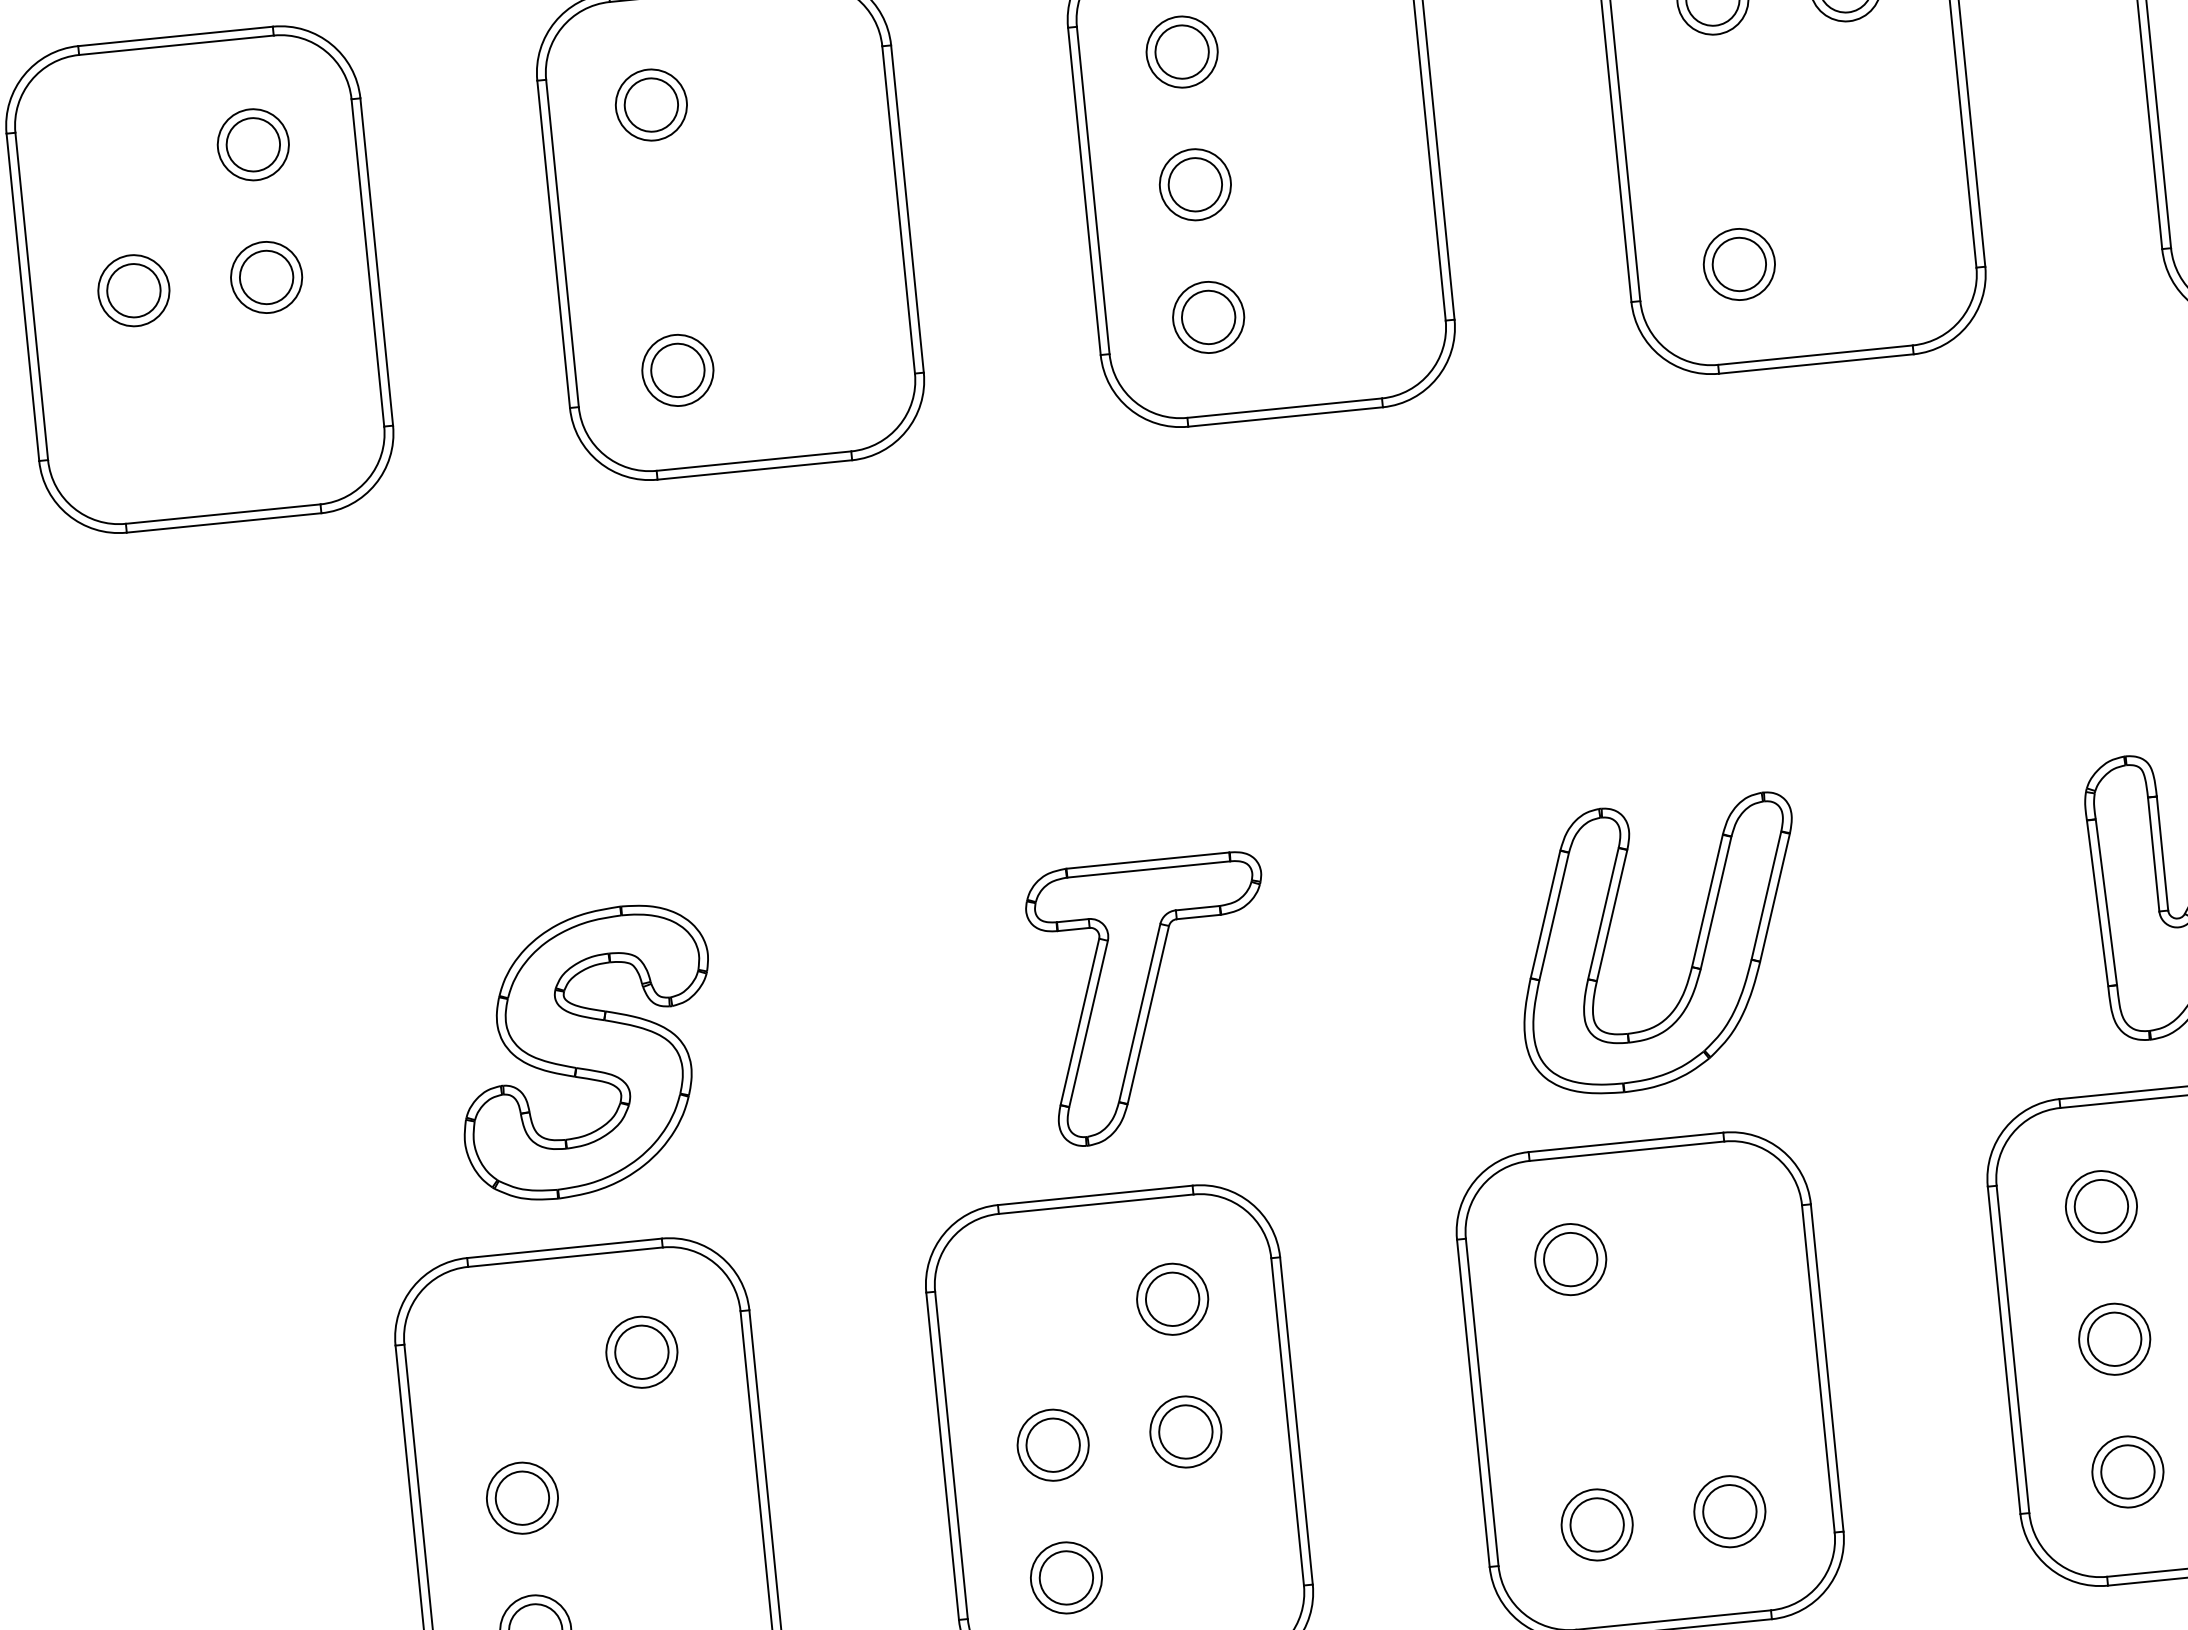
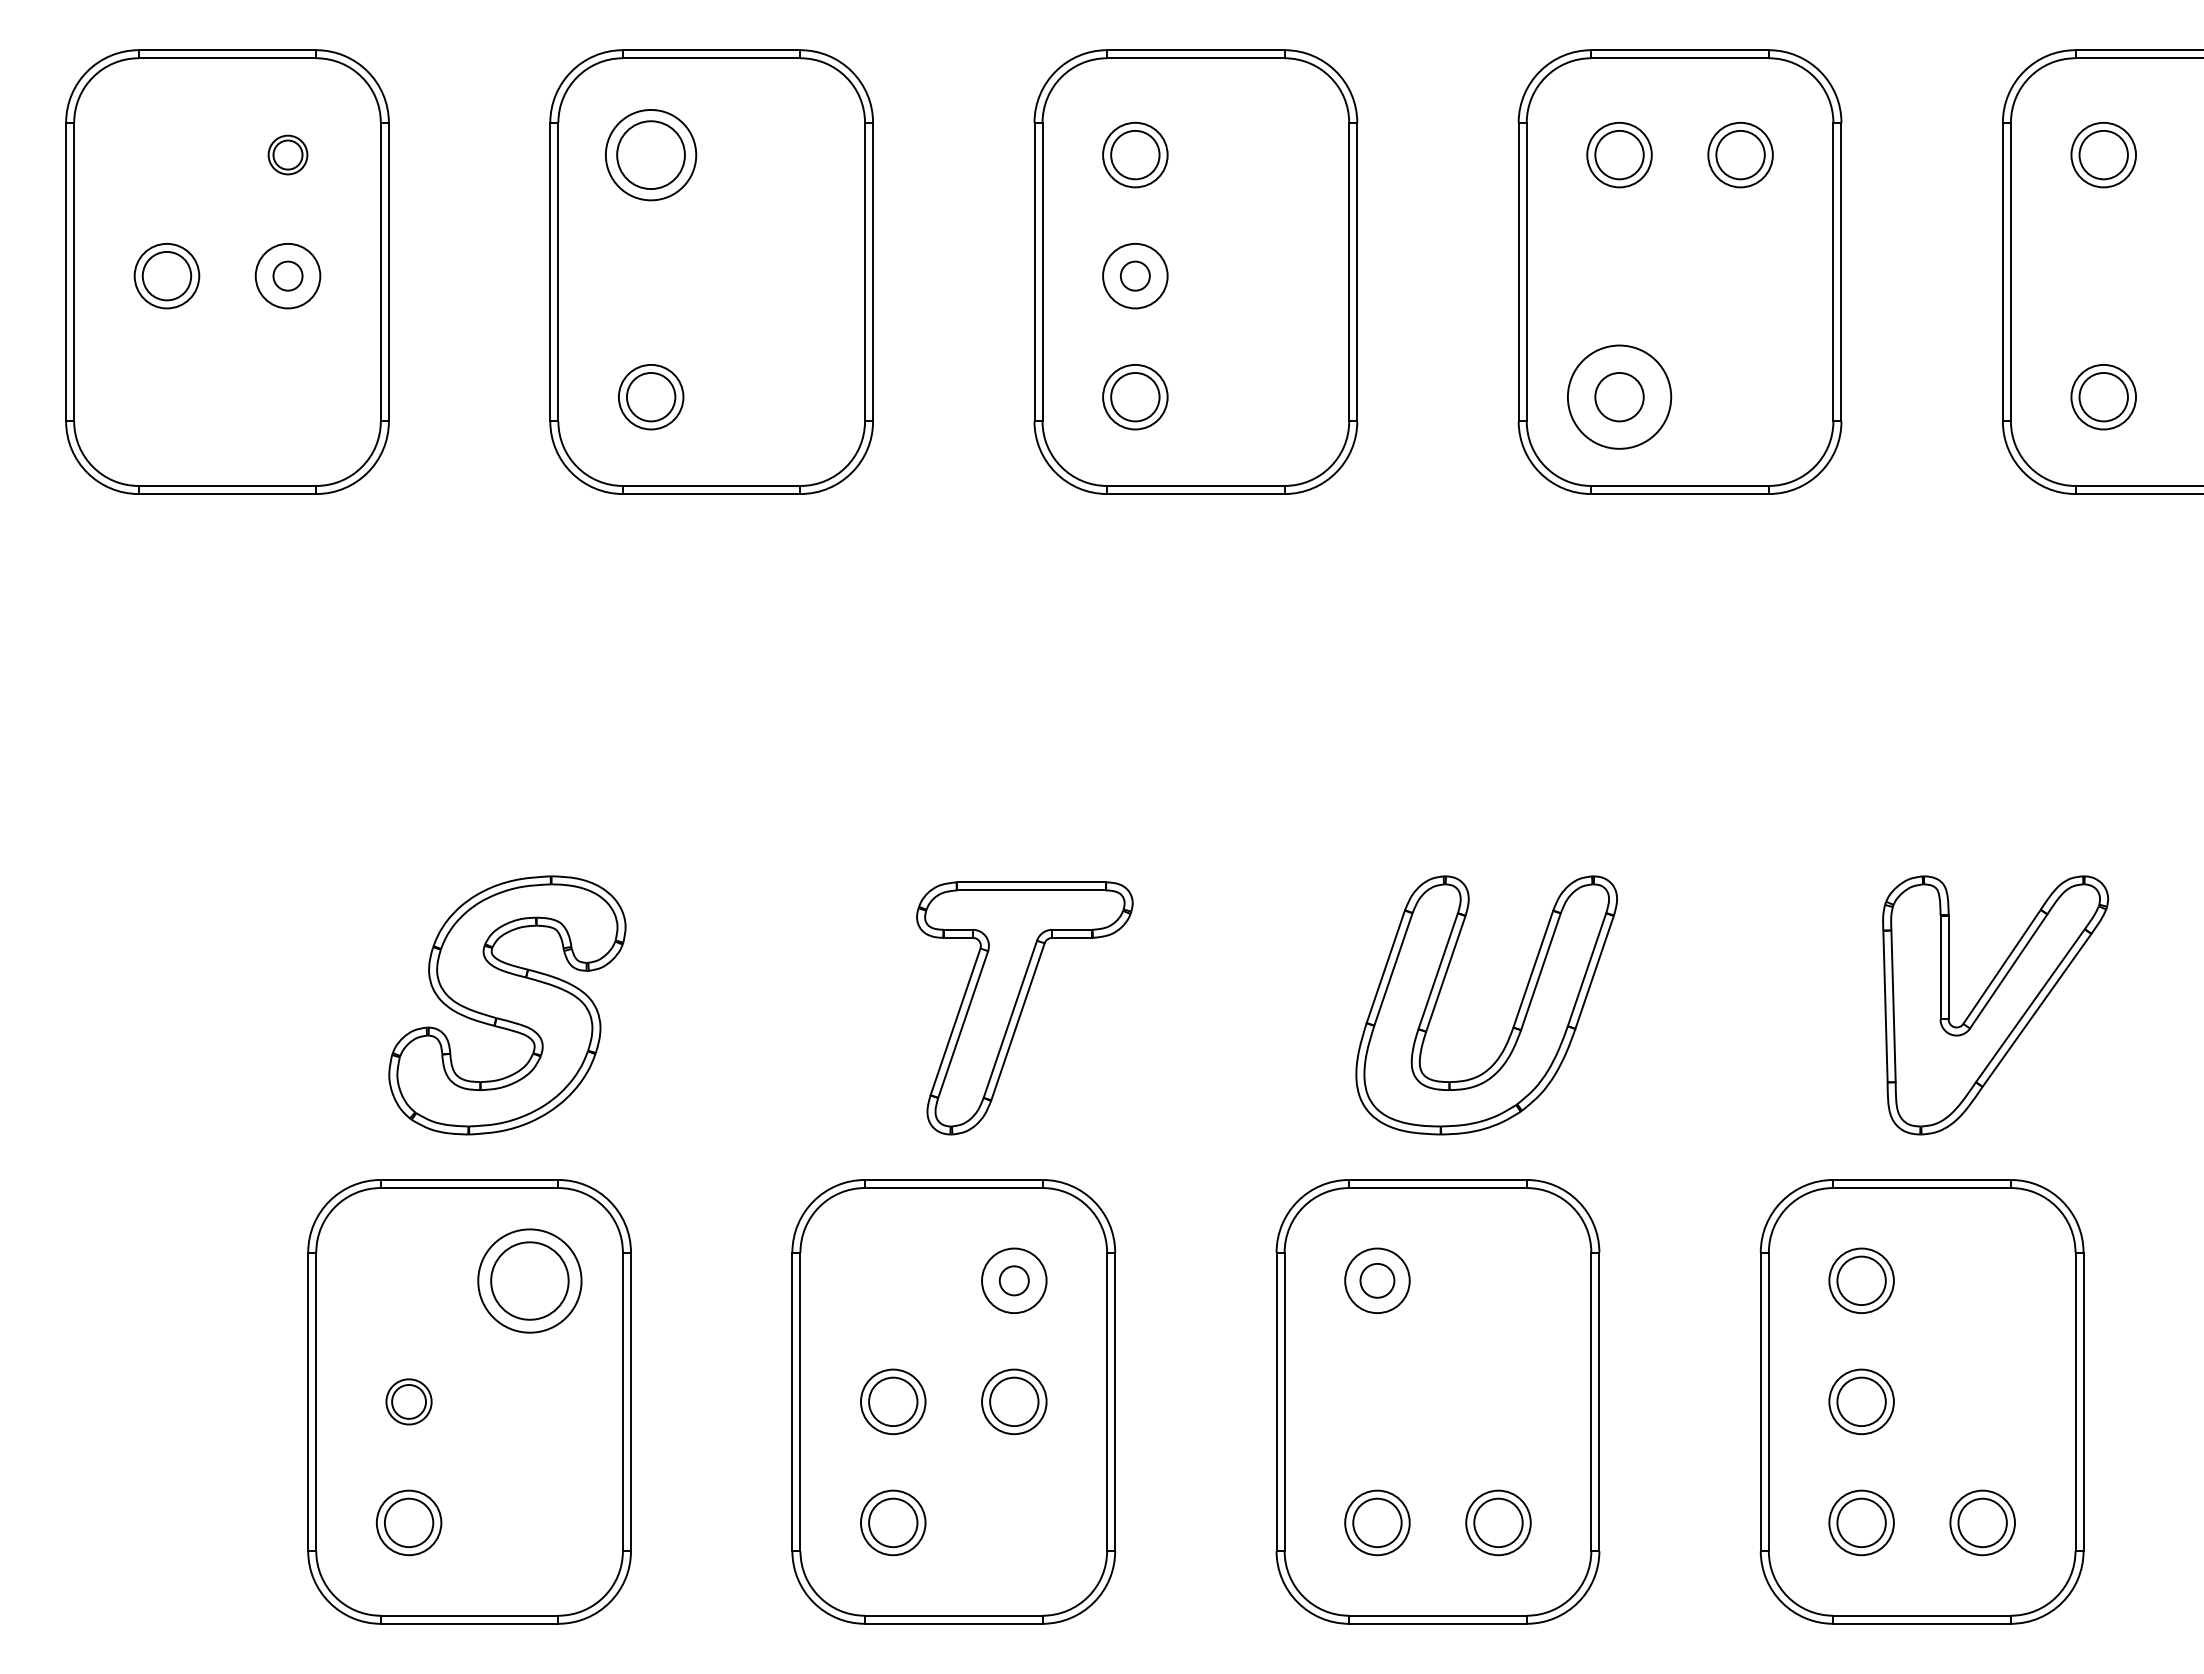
part: (651, 104) -> (651, 154), size x1.4
part: (252, 144) -> (287, 154), size x0.6
circle: (1195, 184) -> (1135, 275), size x0.6
circle: (1739, 263) -> (1619, 396), size x1.6
circle: (265, 276) -> (287, 275), size x0.6
circle: (1570, 1259) -> (1377, 1280), size x0.7
circle: (1172, 1298) -> (1014, 1280), size x0.6
part: (642, 1351) -> (530, 1280), size x1.6
part: (521, 1497) -> (408, 1401), size x0.7

